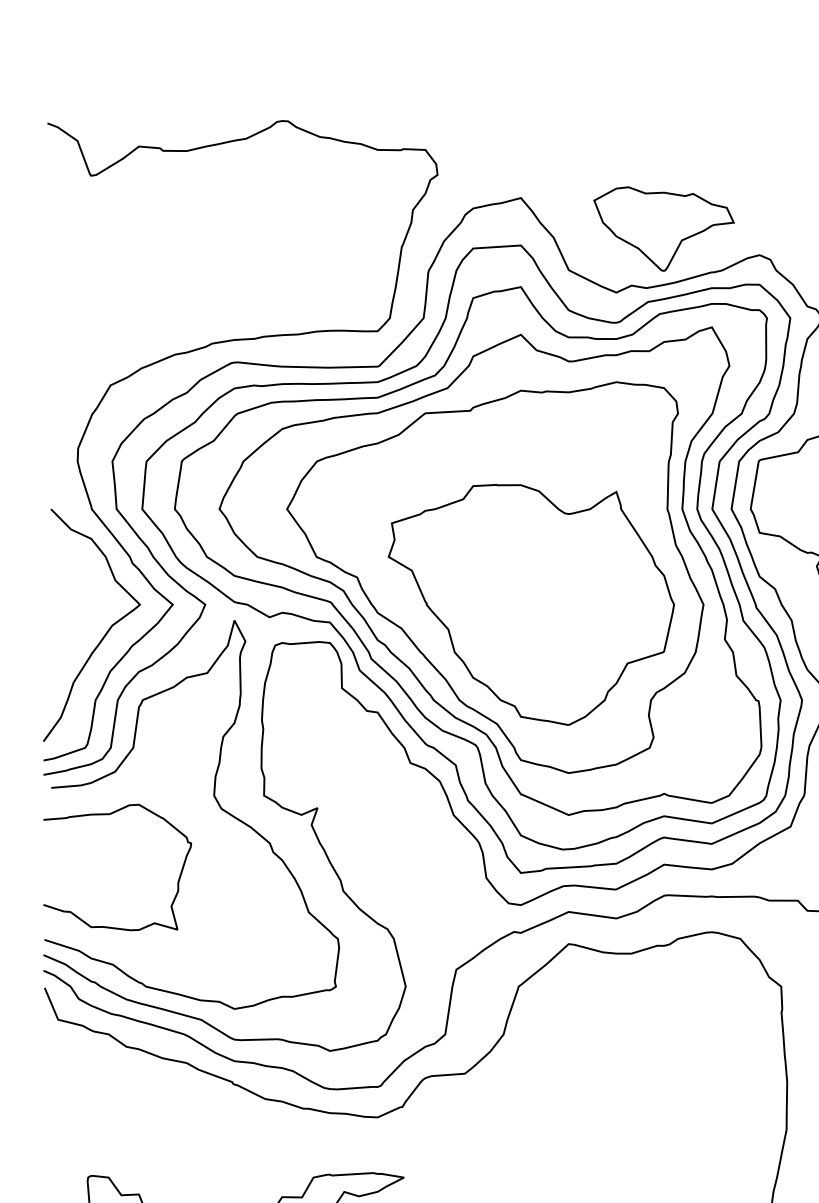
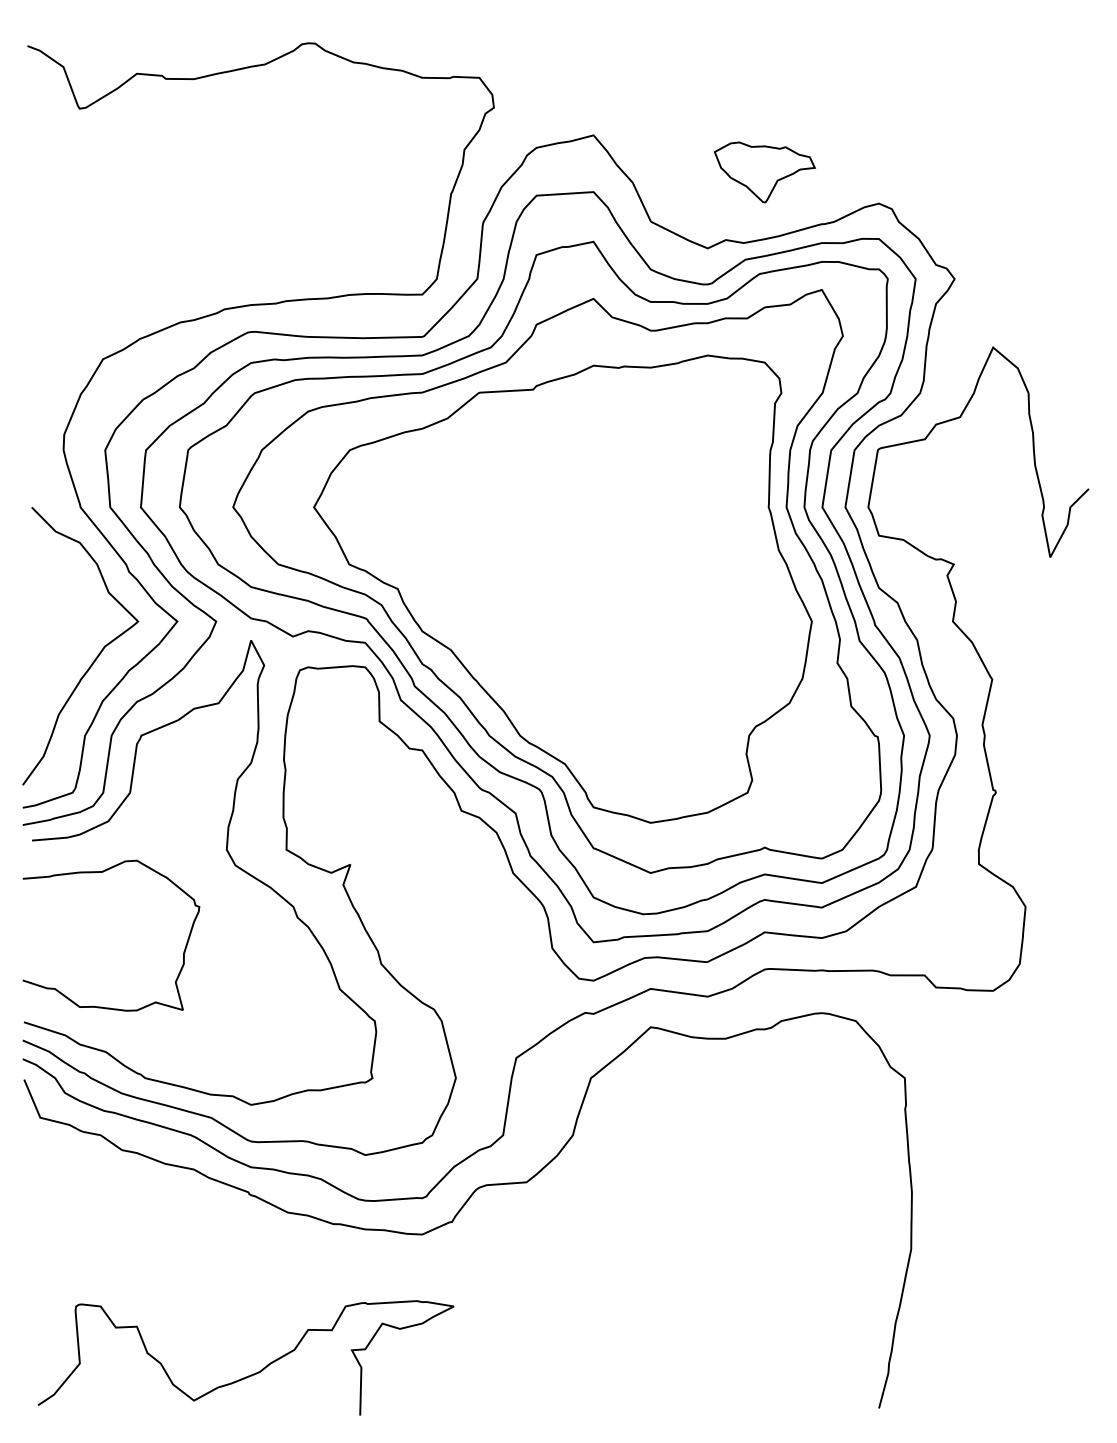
part: (663, 229) -> (764, 172), size x0.6
part: (530, 604) -> (605, 621), removed

